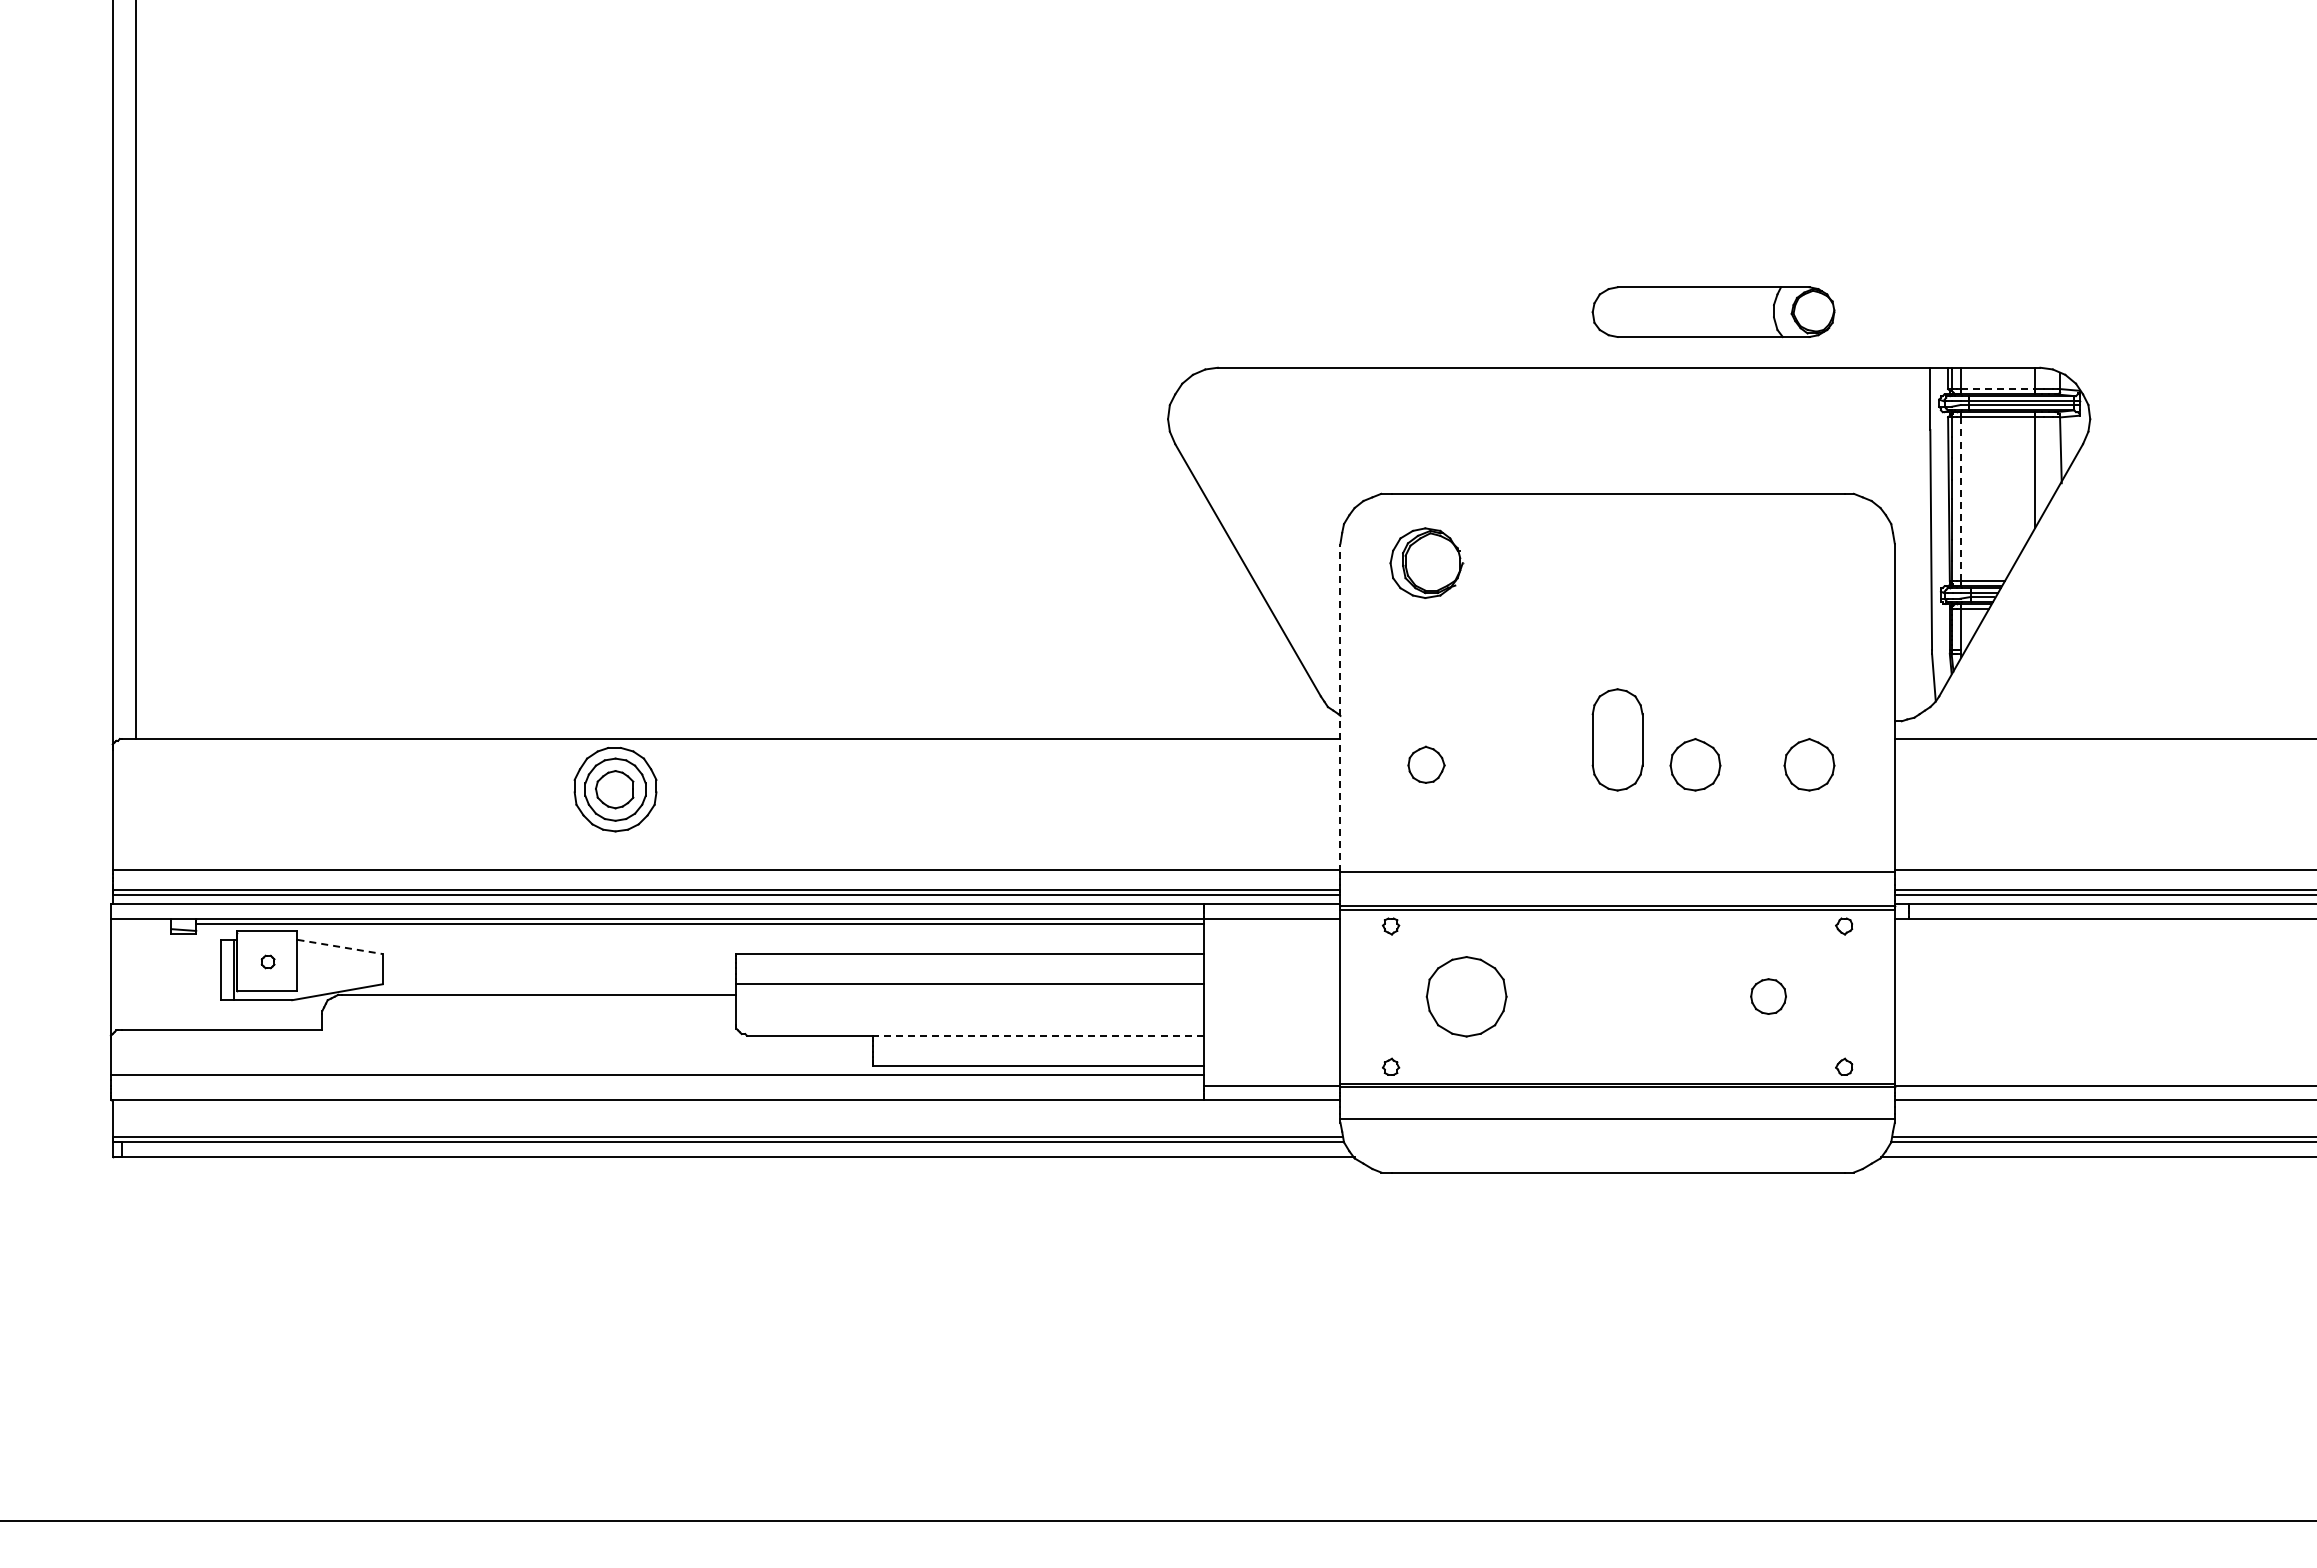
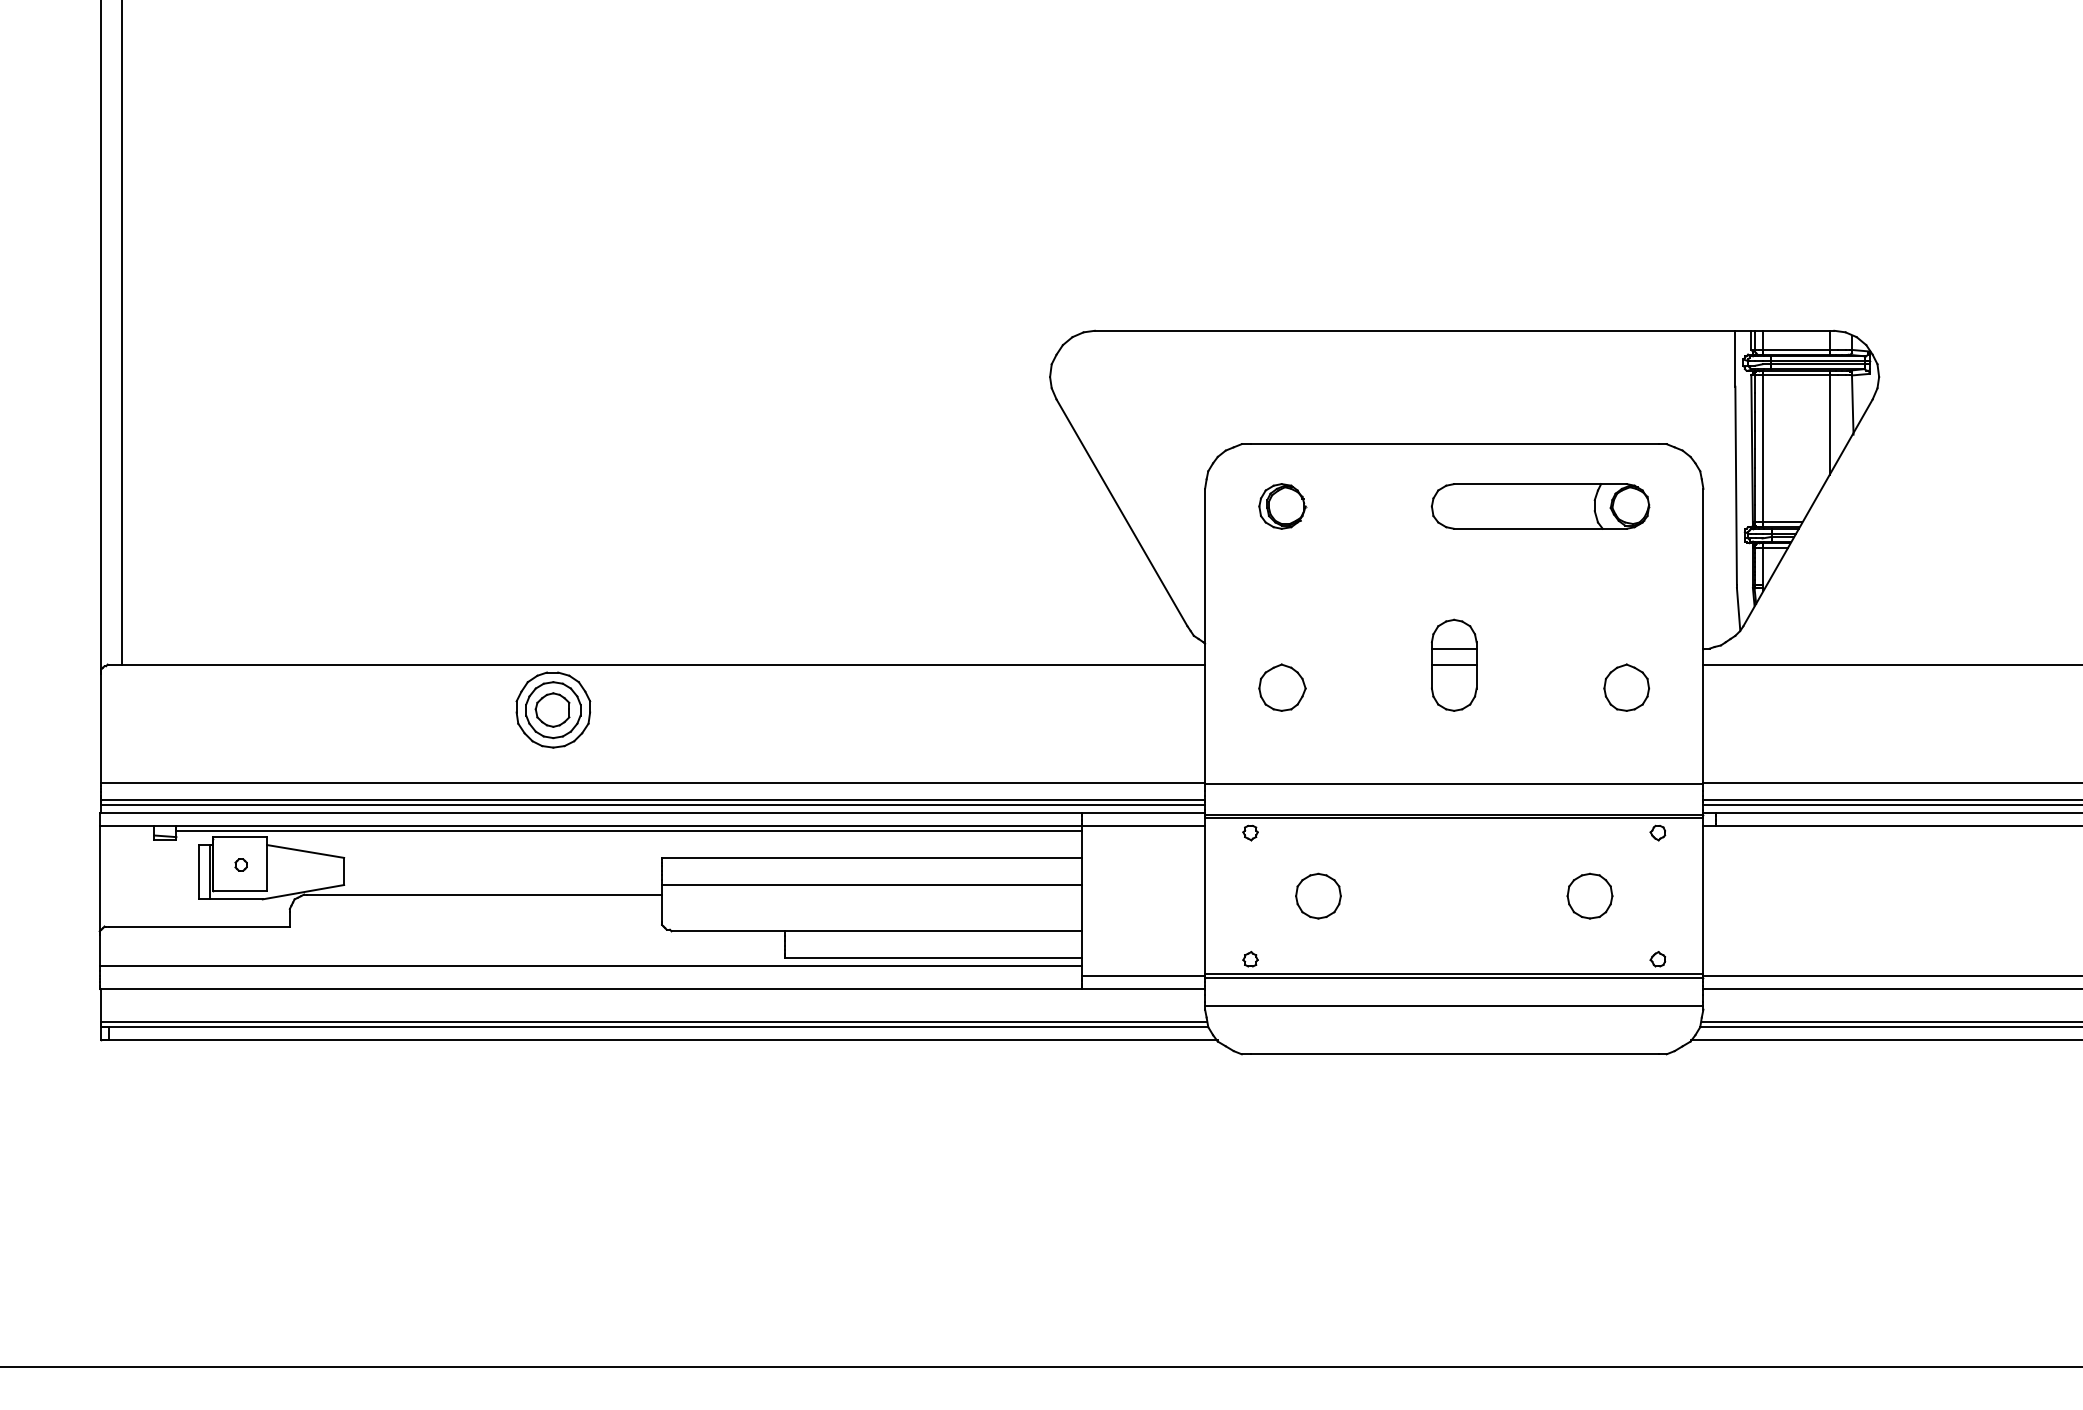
part: (1713, 312) -> (1540, 506), moved
line: (1998, 389) -> (1796, 350), dashed -> solid
line: (1960, 499) -> (1762, 449), dashed -> solid
part: (1426, 562) -> (1282, 505), size x0.71
line: (1340, 707) -> (1205, 636), dashed -> solid
line: (1617, 721) -> (1454, 648), added
line: (1617, 739) -> (1454, 664), added
part: (1426, 764) -> (1282, 687), size x1.43
part: (1695, 764) -> (1524, 687), removed
line: (340, 947) -> (306, 851), dashed -> solid
part: (1466, 996) -> (1318, 896), size x0.62
part: (1768, 996) -> (1589, 896), size x1.43
line: (1037, 1035) -> (932, 931), dashed -> solid

